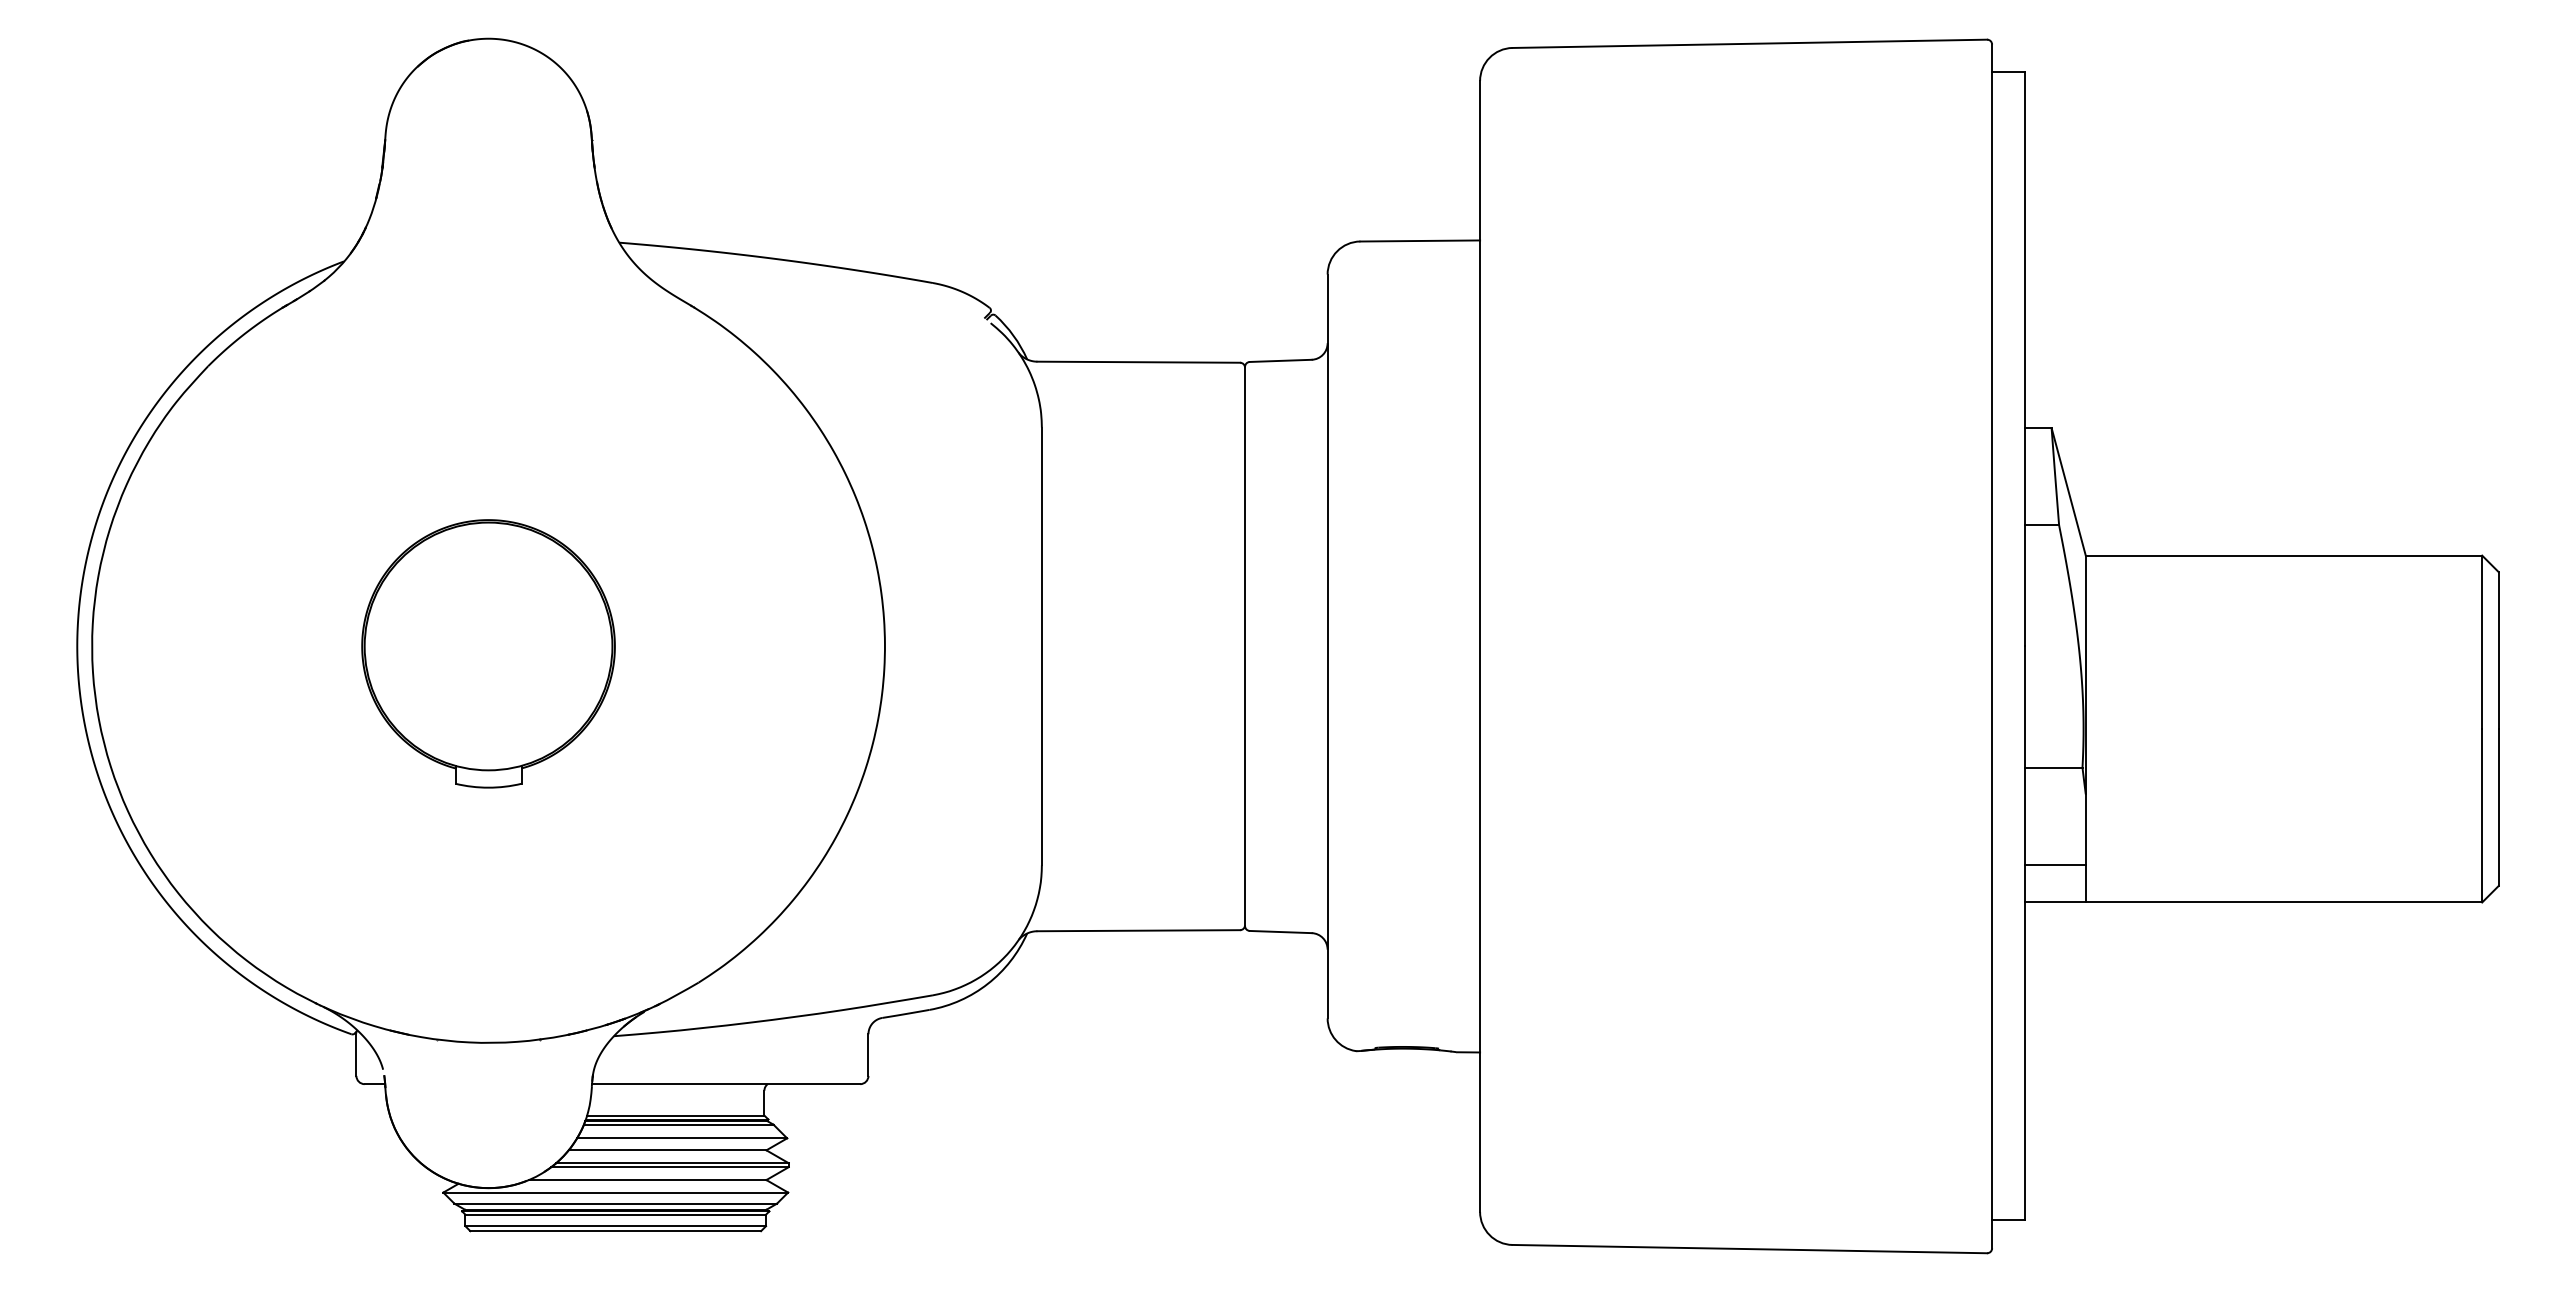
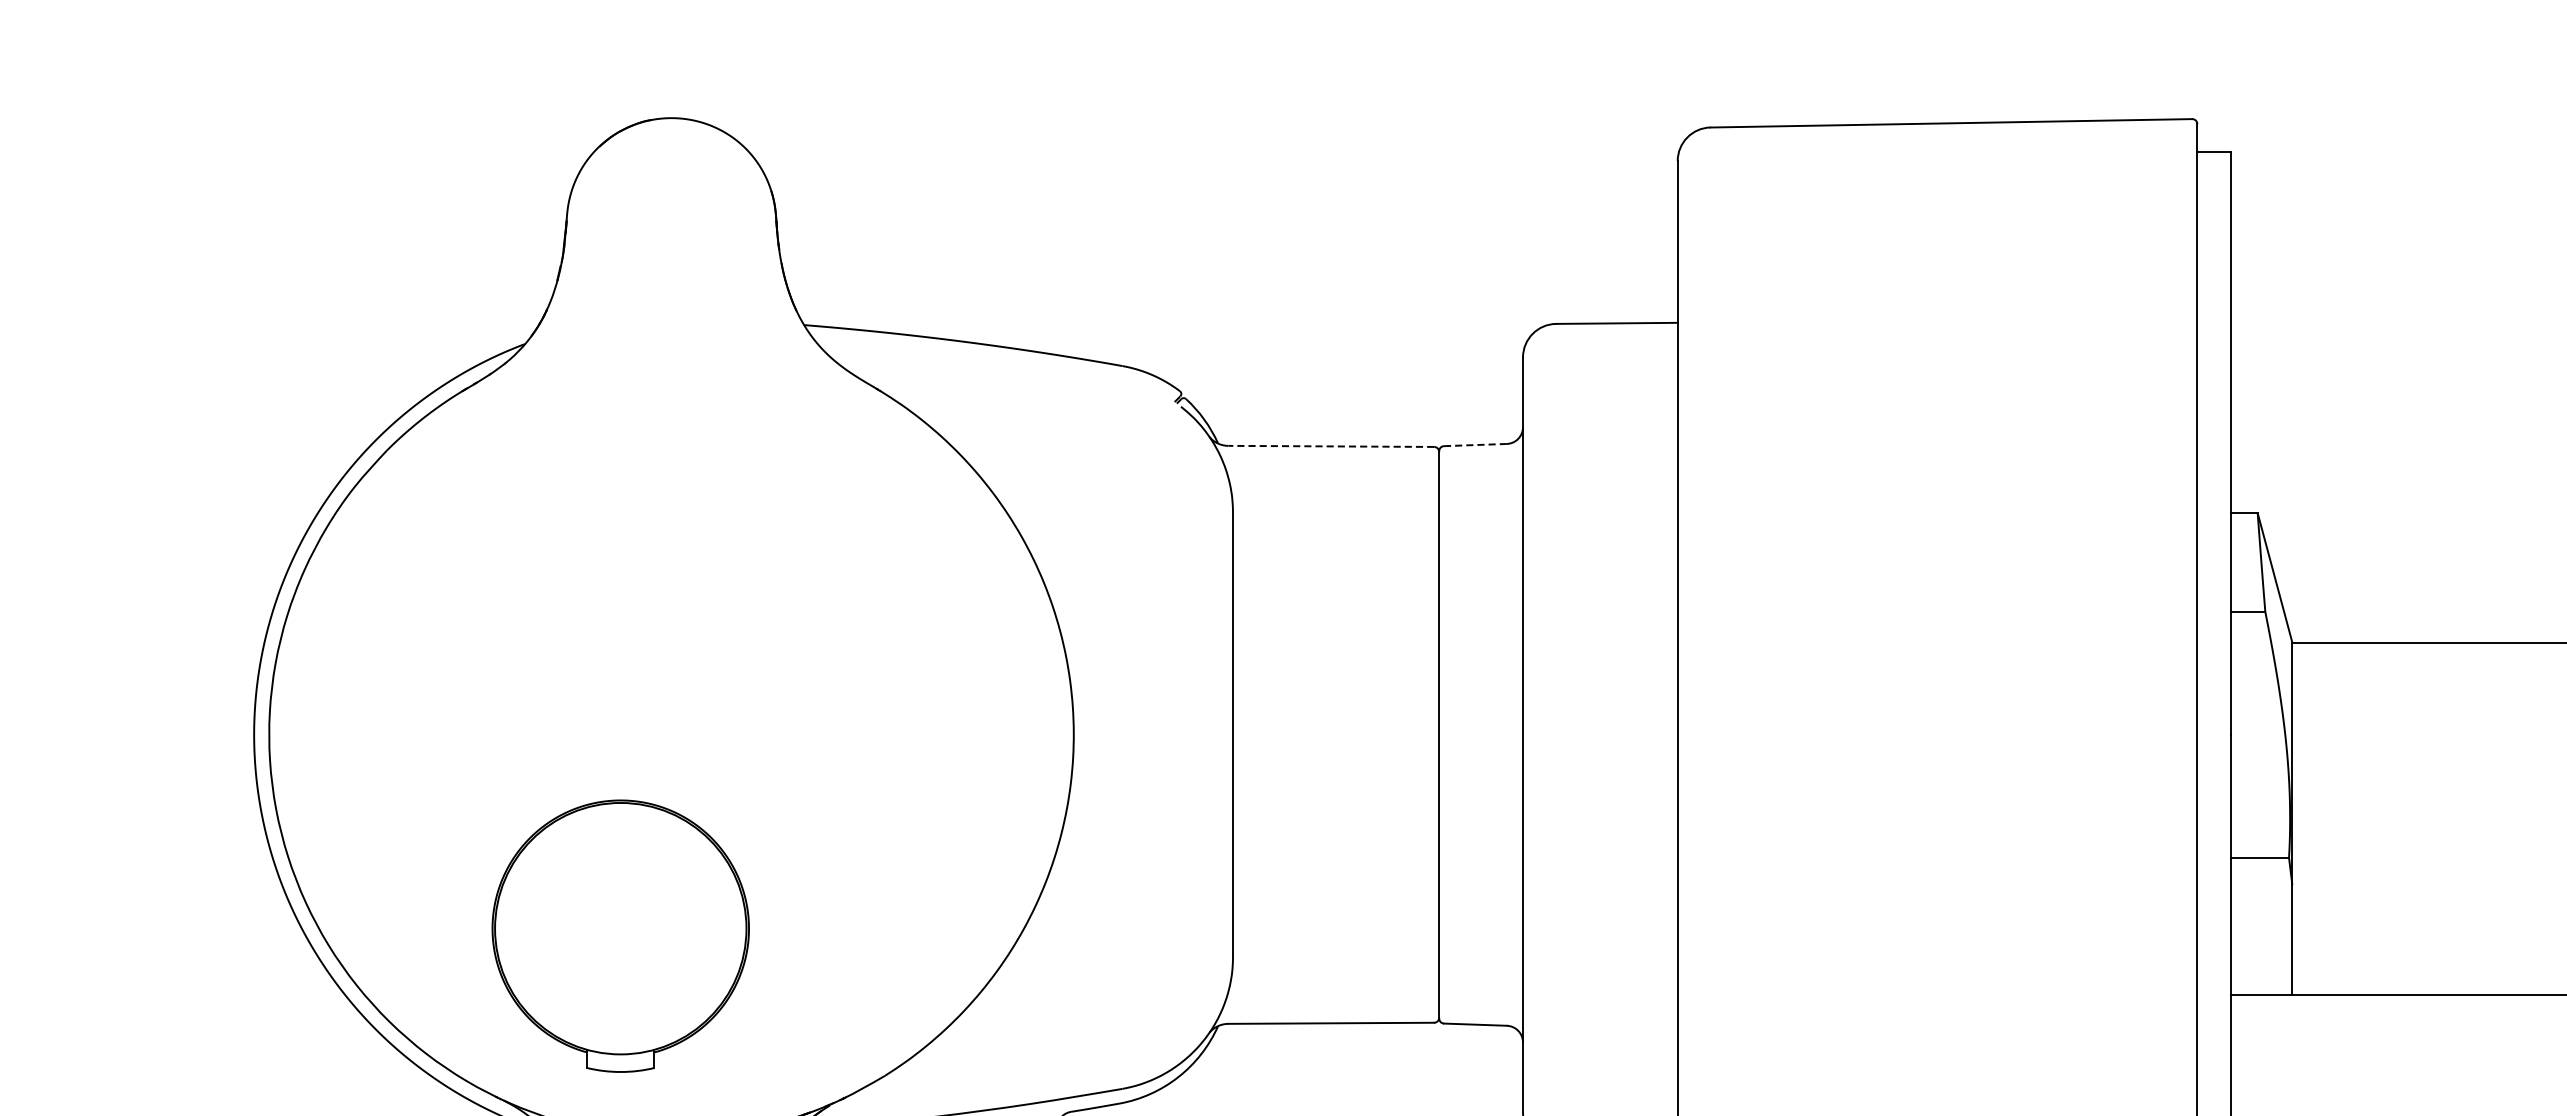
line: (1280, 360) -> (1475, 444), solid -> dashed
line: (1138, 362) -> (1331, 446), solid -> dashed
part: (488, 653) -> (620, 935), moved
line: (2055, 864) -> (2261, 956), removed

